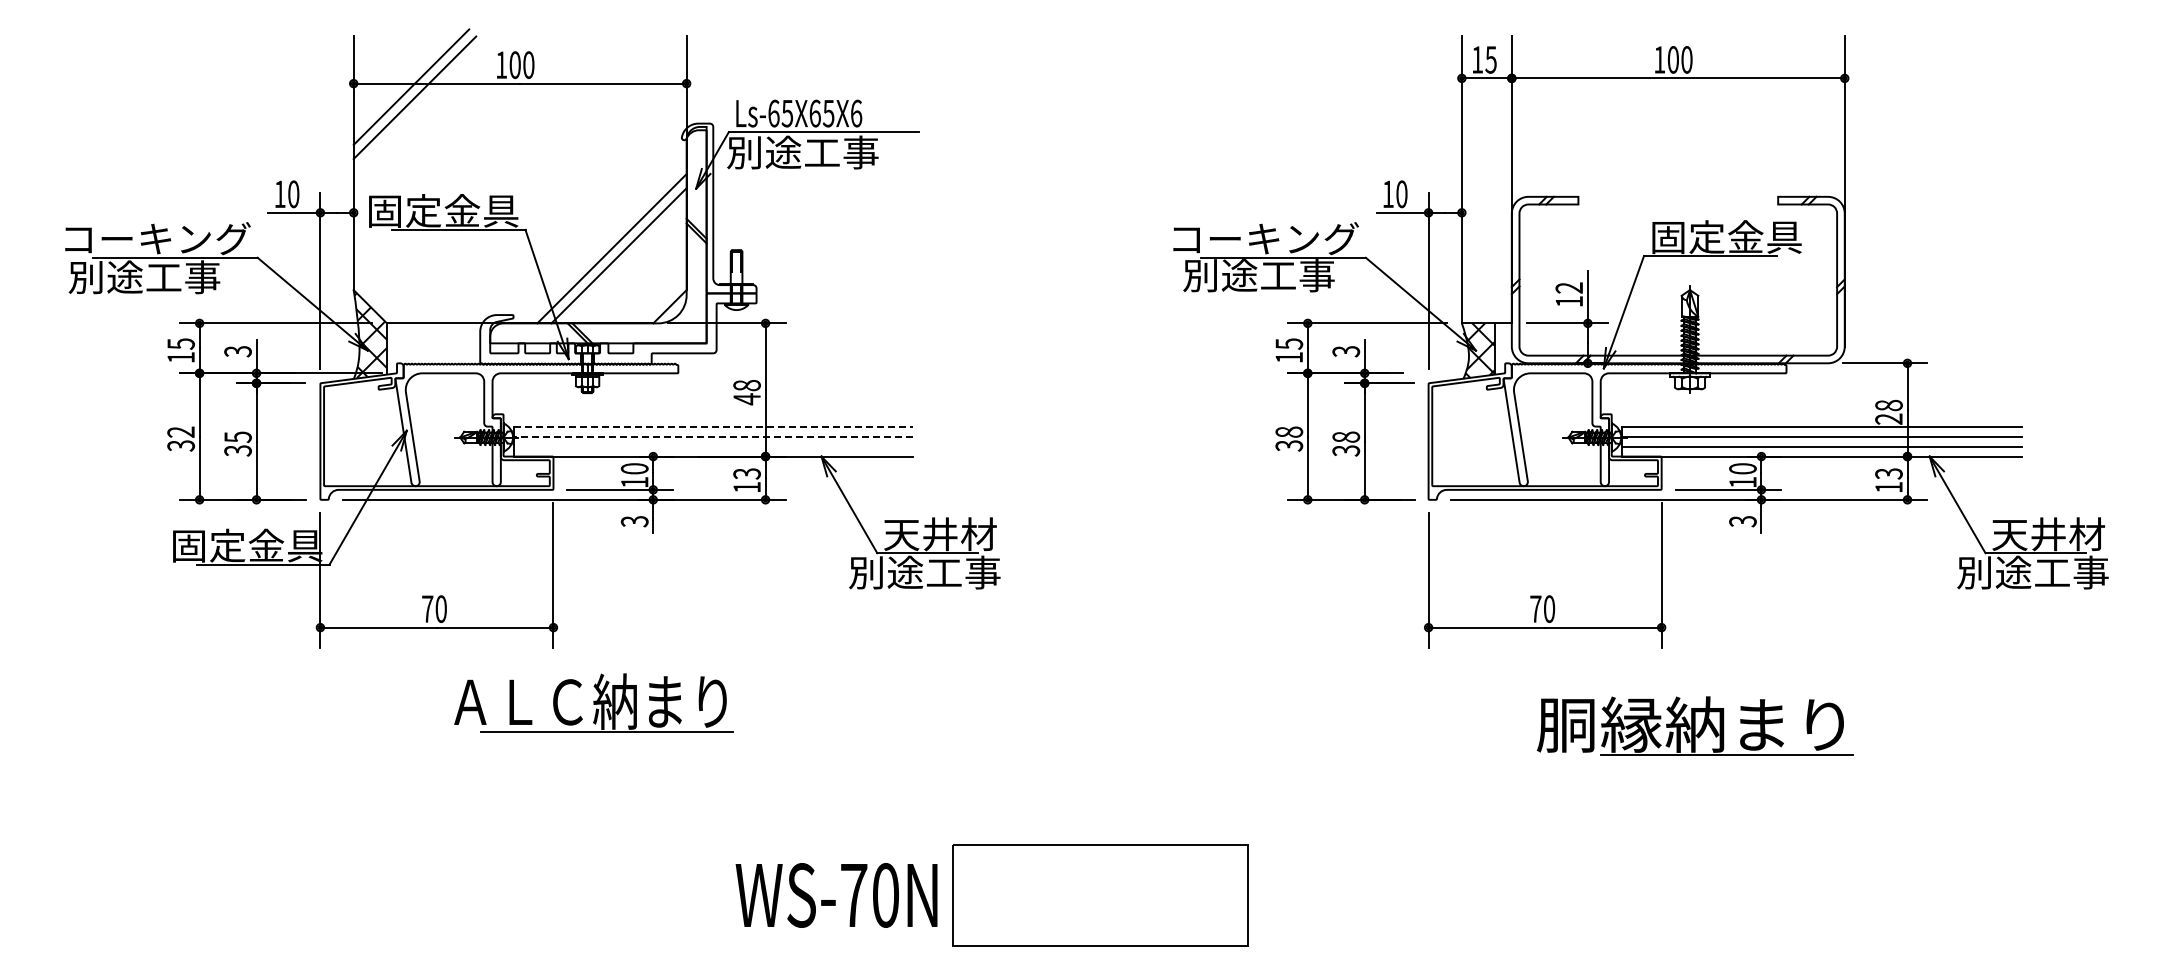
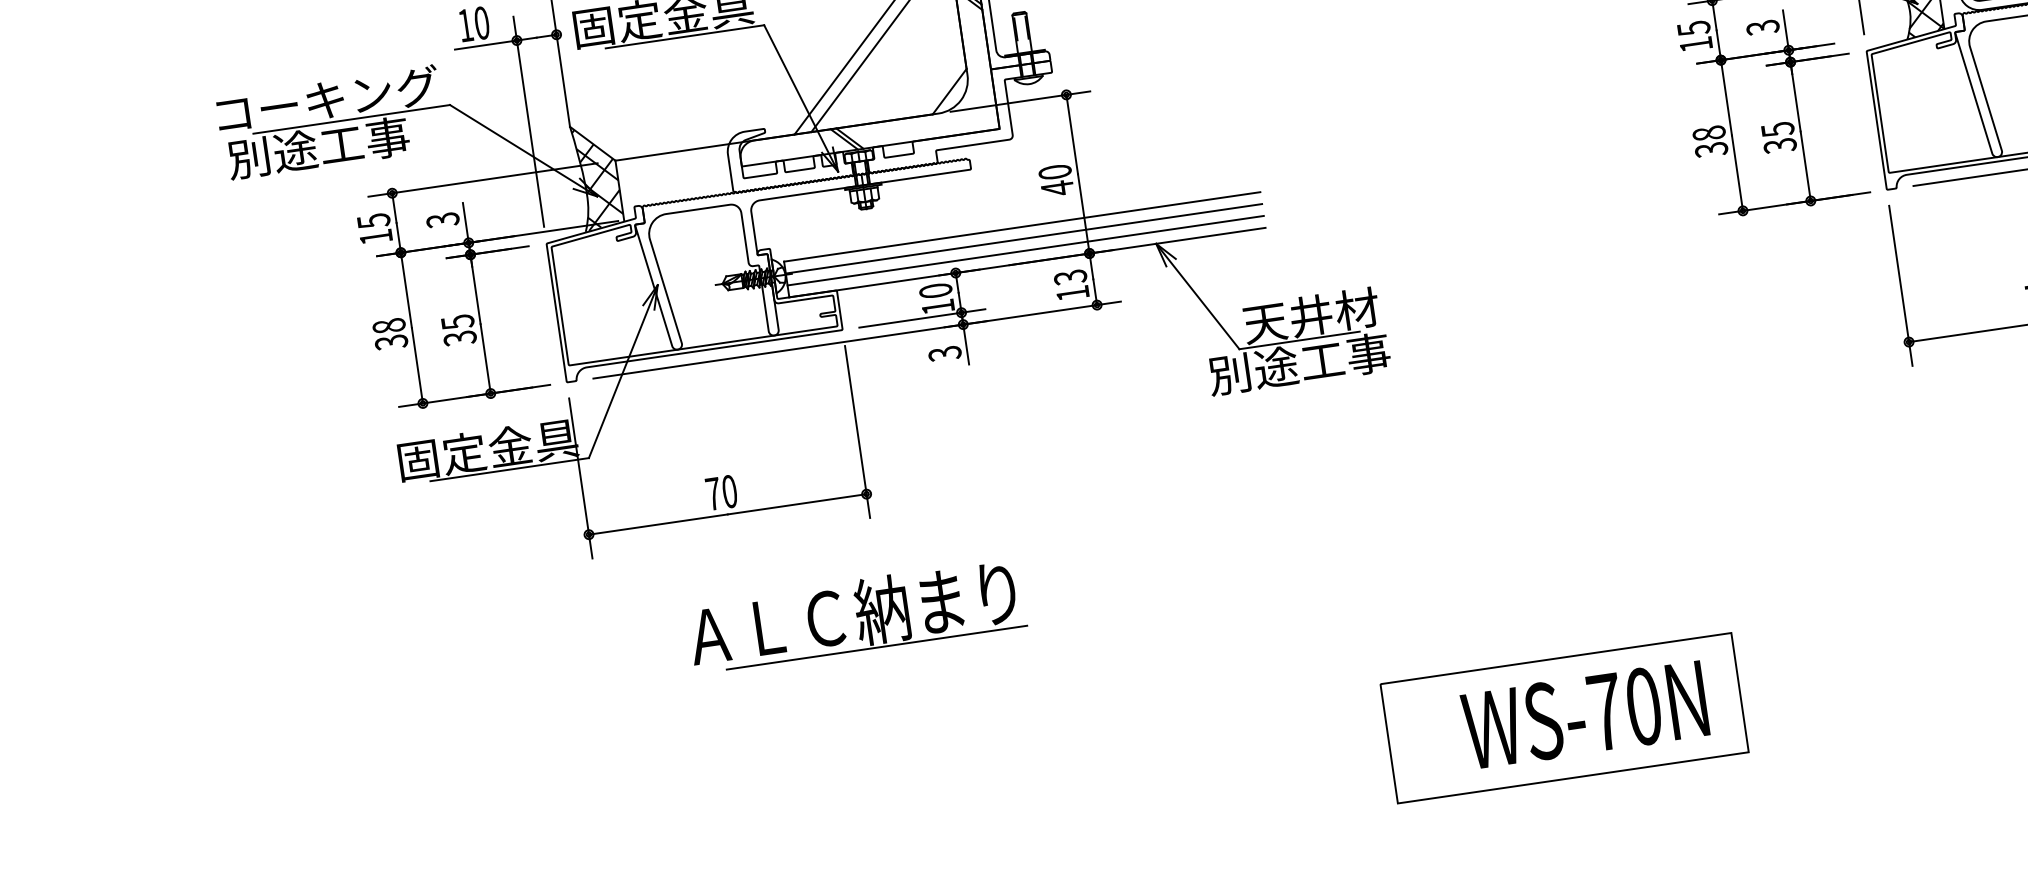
text: (747, 385) -> (1055, 172), 48 -> 40
line: (713, 426) -> (1022, 226), dashed -> solid
text: (180, 431) -> (388, 325), 32 -> 38
line: (713, 436) -> (1024, 238), dashed -> solid
text: (1345, 437) -> (1777, 130), 38 -> 35
line: (713, 446) -> (1025, 250), added
part: (593, 702) -> (856, 614), moved
text: (836, 895) -> (1585, 715), moved

